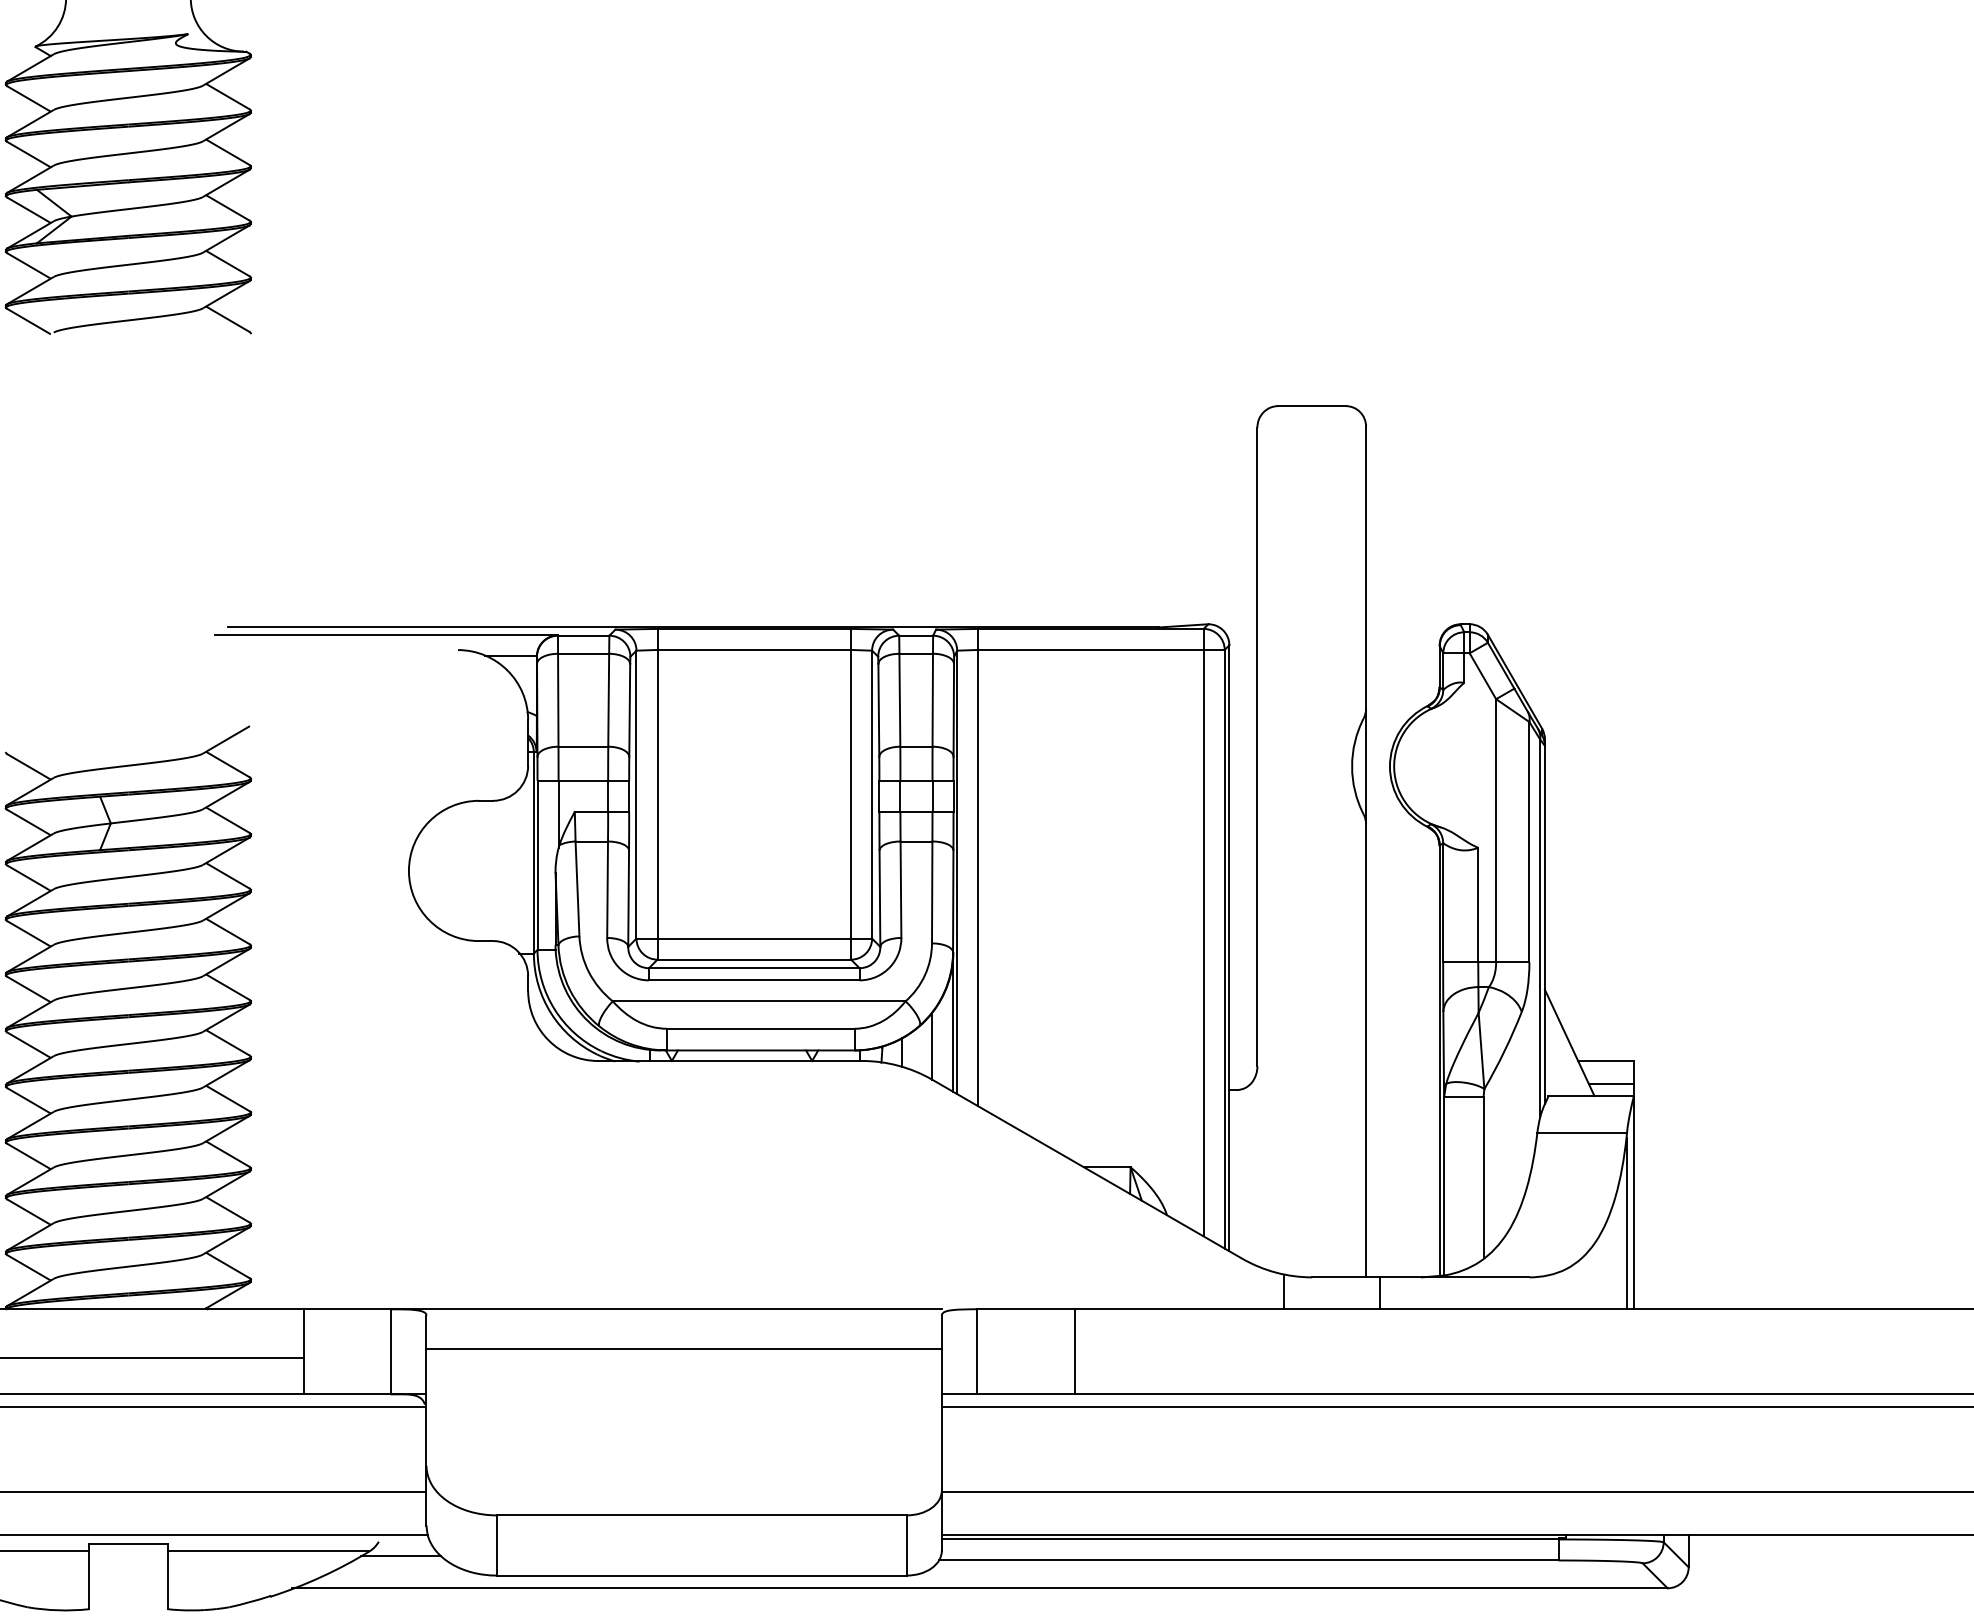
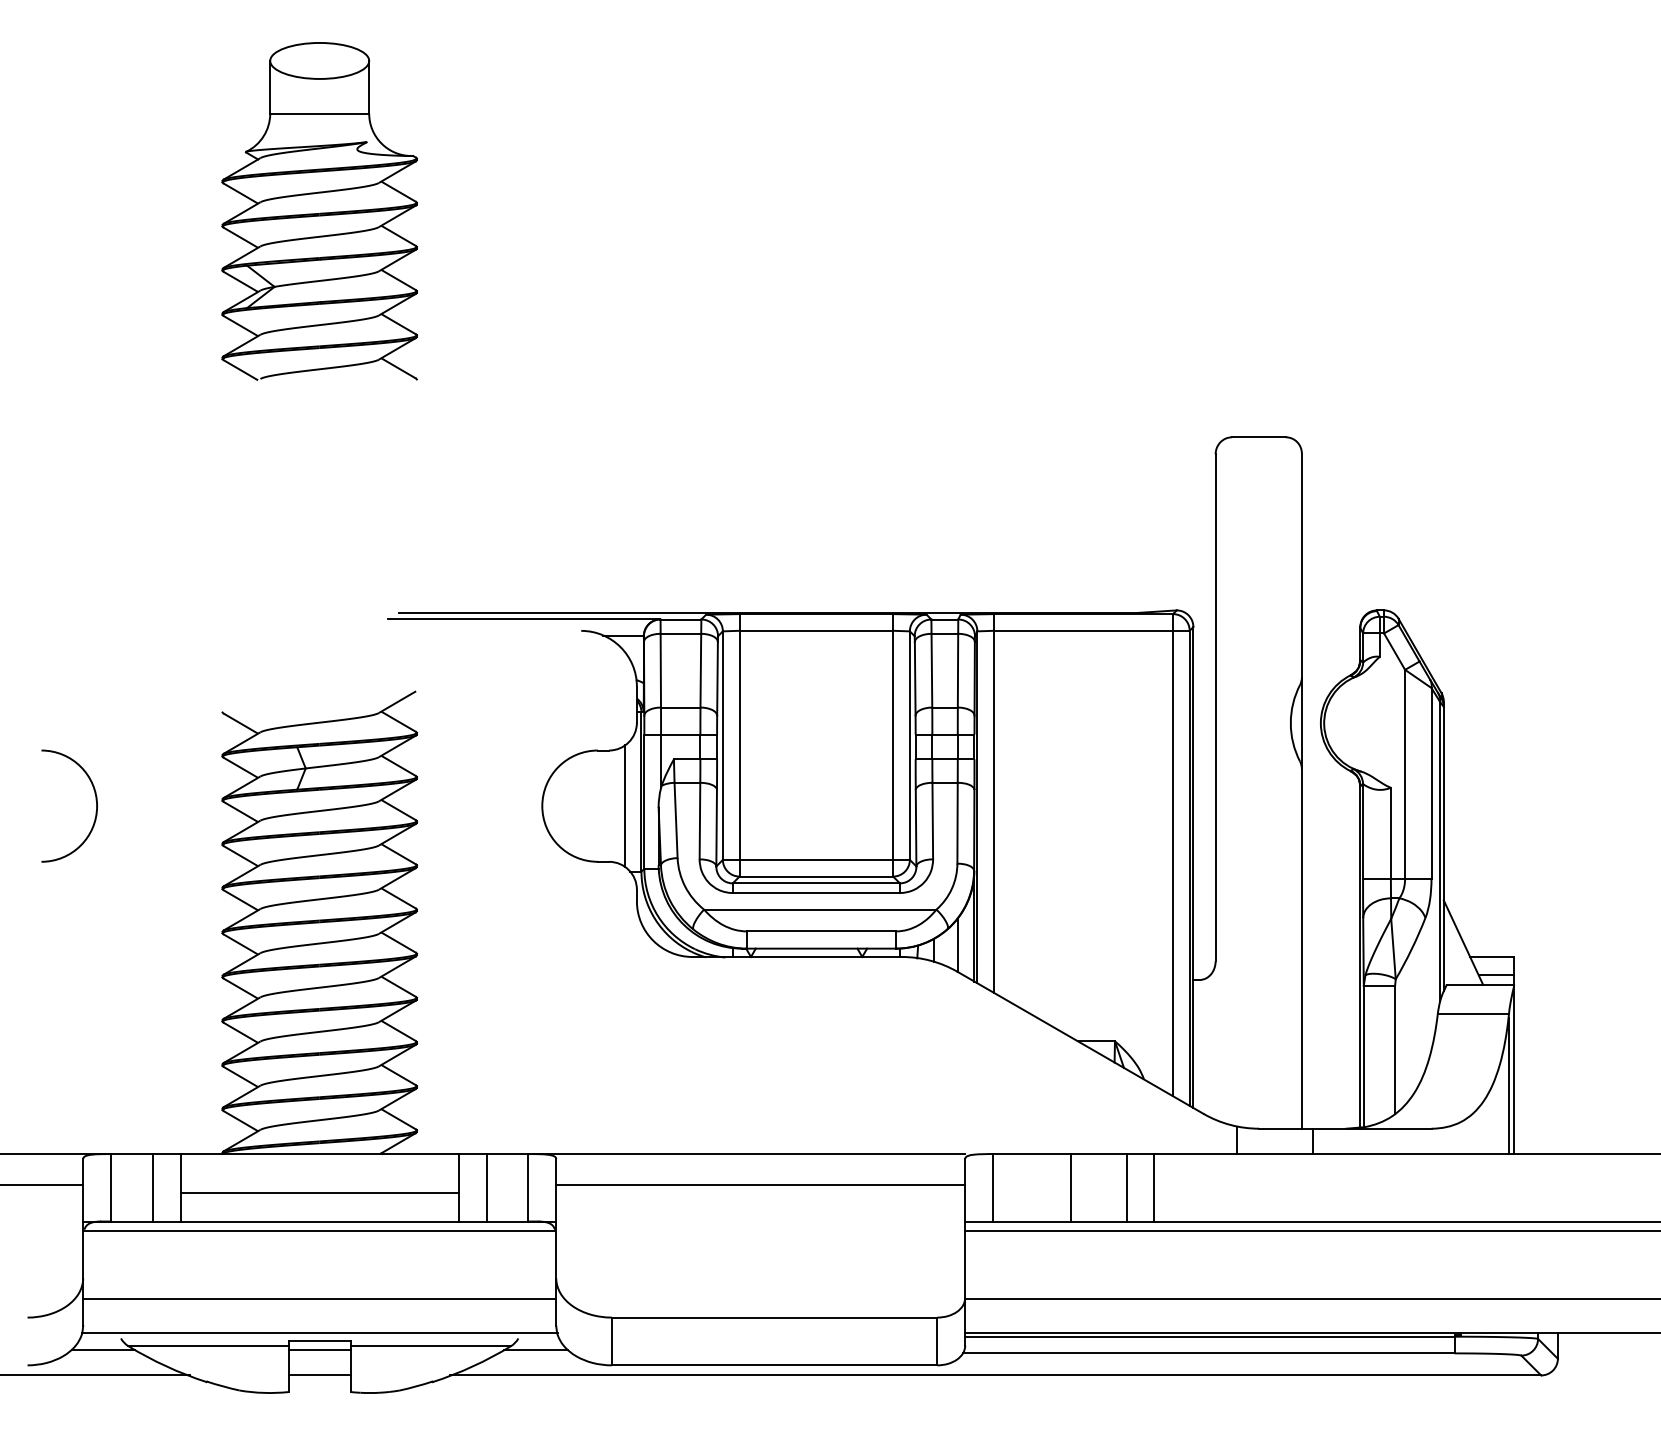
line: (512, 871) -> (624, 806), added
line: (338, 1351) -> (486, 1187), added
line: (1145, 1351) -> (1126, 1187), added
line: (1180, 1351) -> (1154, 1187), added
line: (128, 1555) -> (319, 1349), added
line: (128, 1588) -> (319, 1375), added

